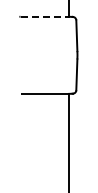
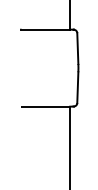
line: (45, 16) -> (46, 29), dashed -> solid

